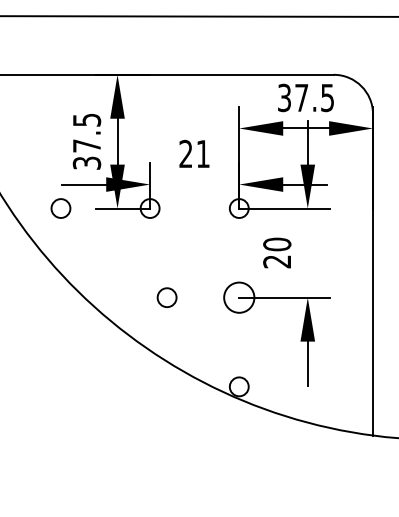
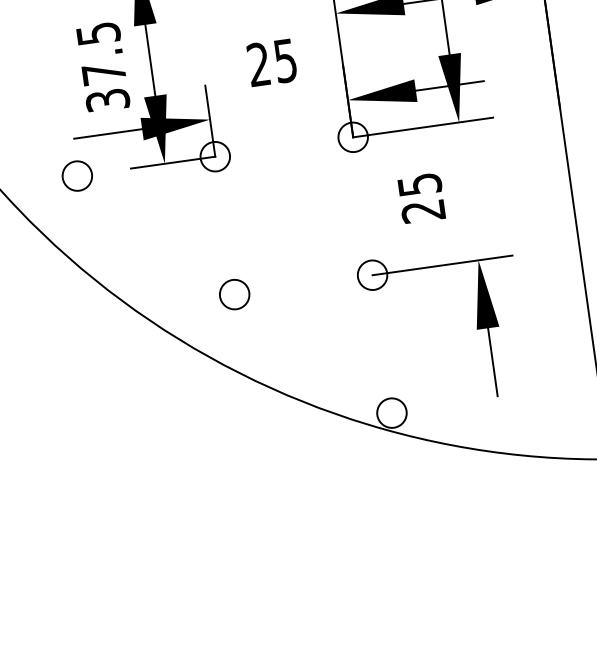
text: (202, 154) -> (284, 61), 21 -> 25
text: (277, 244) -> (420, 184), 20 -> 25
circle: (166, 297) -> (233, 294), moved
circle: (238, 297) -> (371, 275), size x0.62

